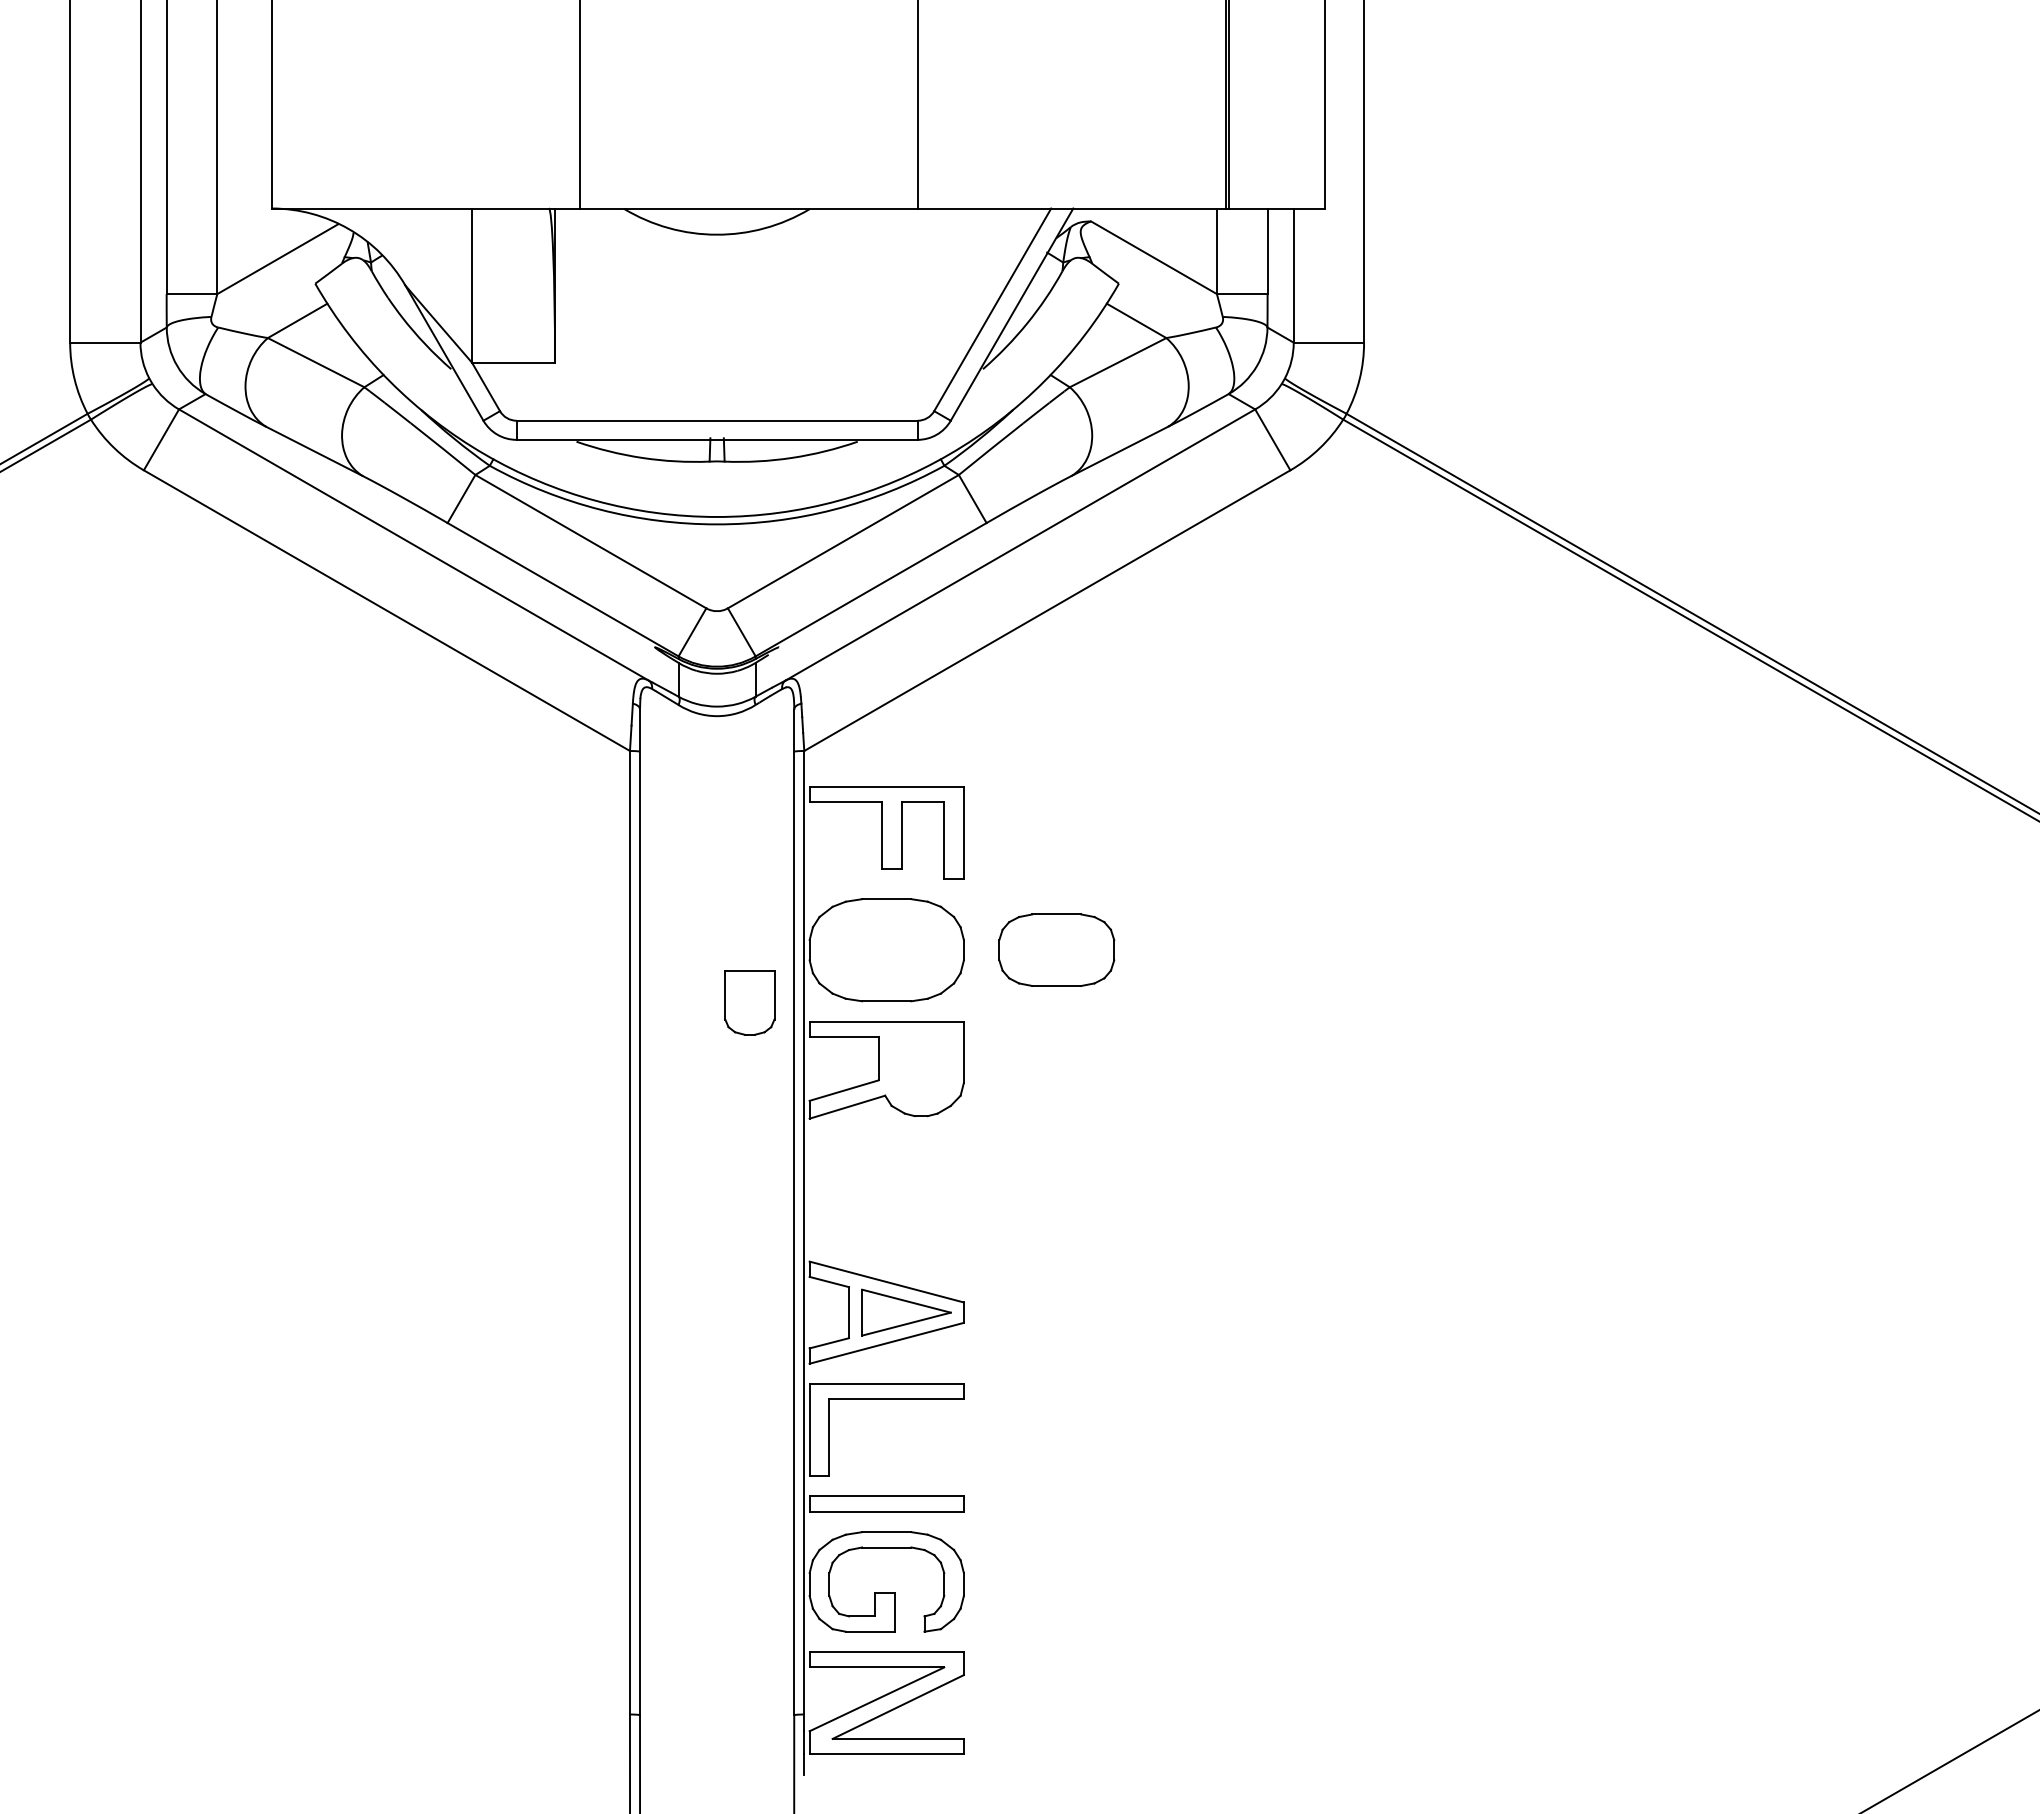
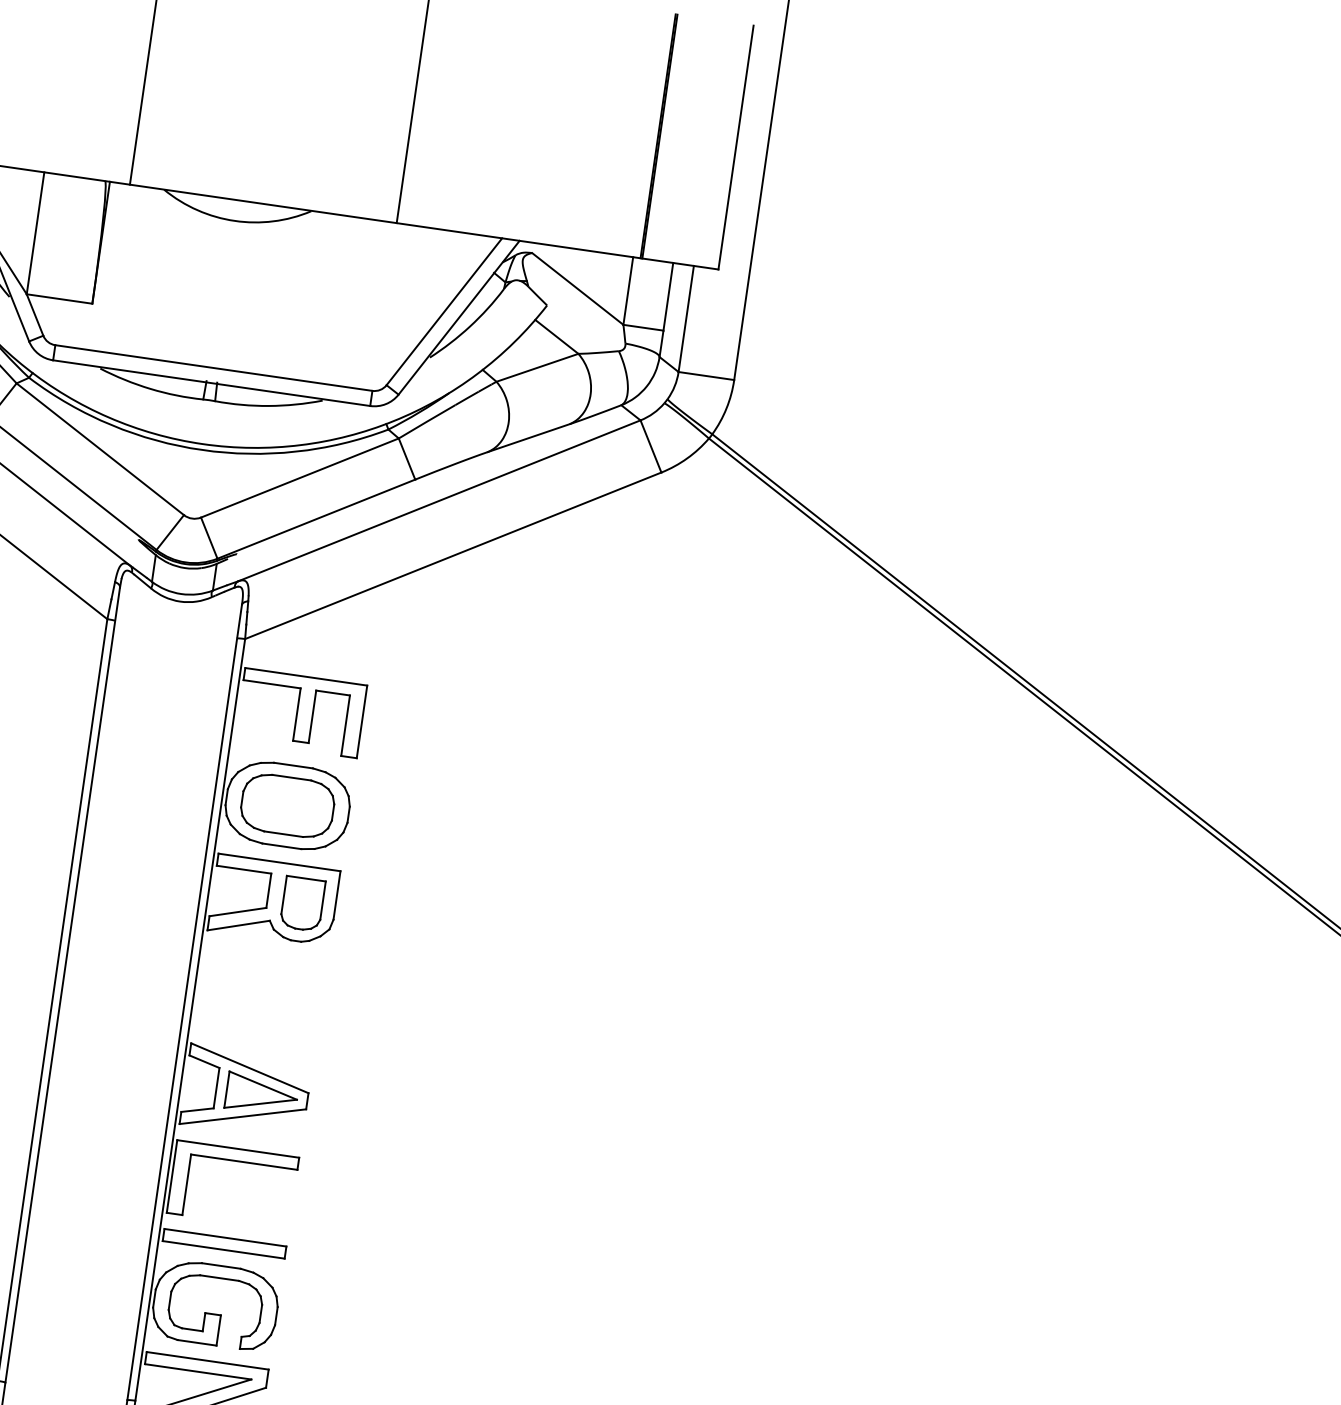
part: (1056, 949) -> (287, 805), moved
part: (749, 1002) -> (302, 903), moved

